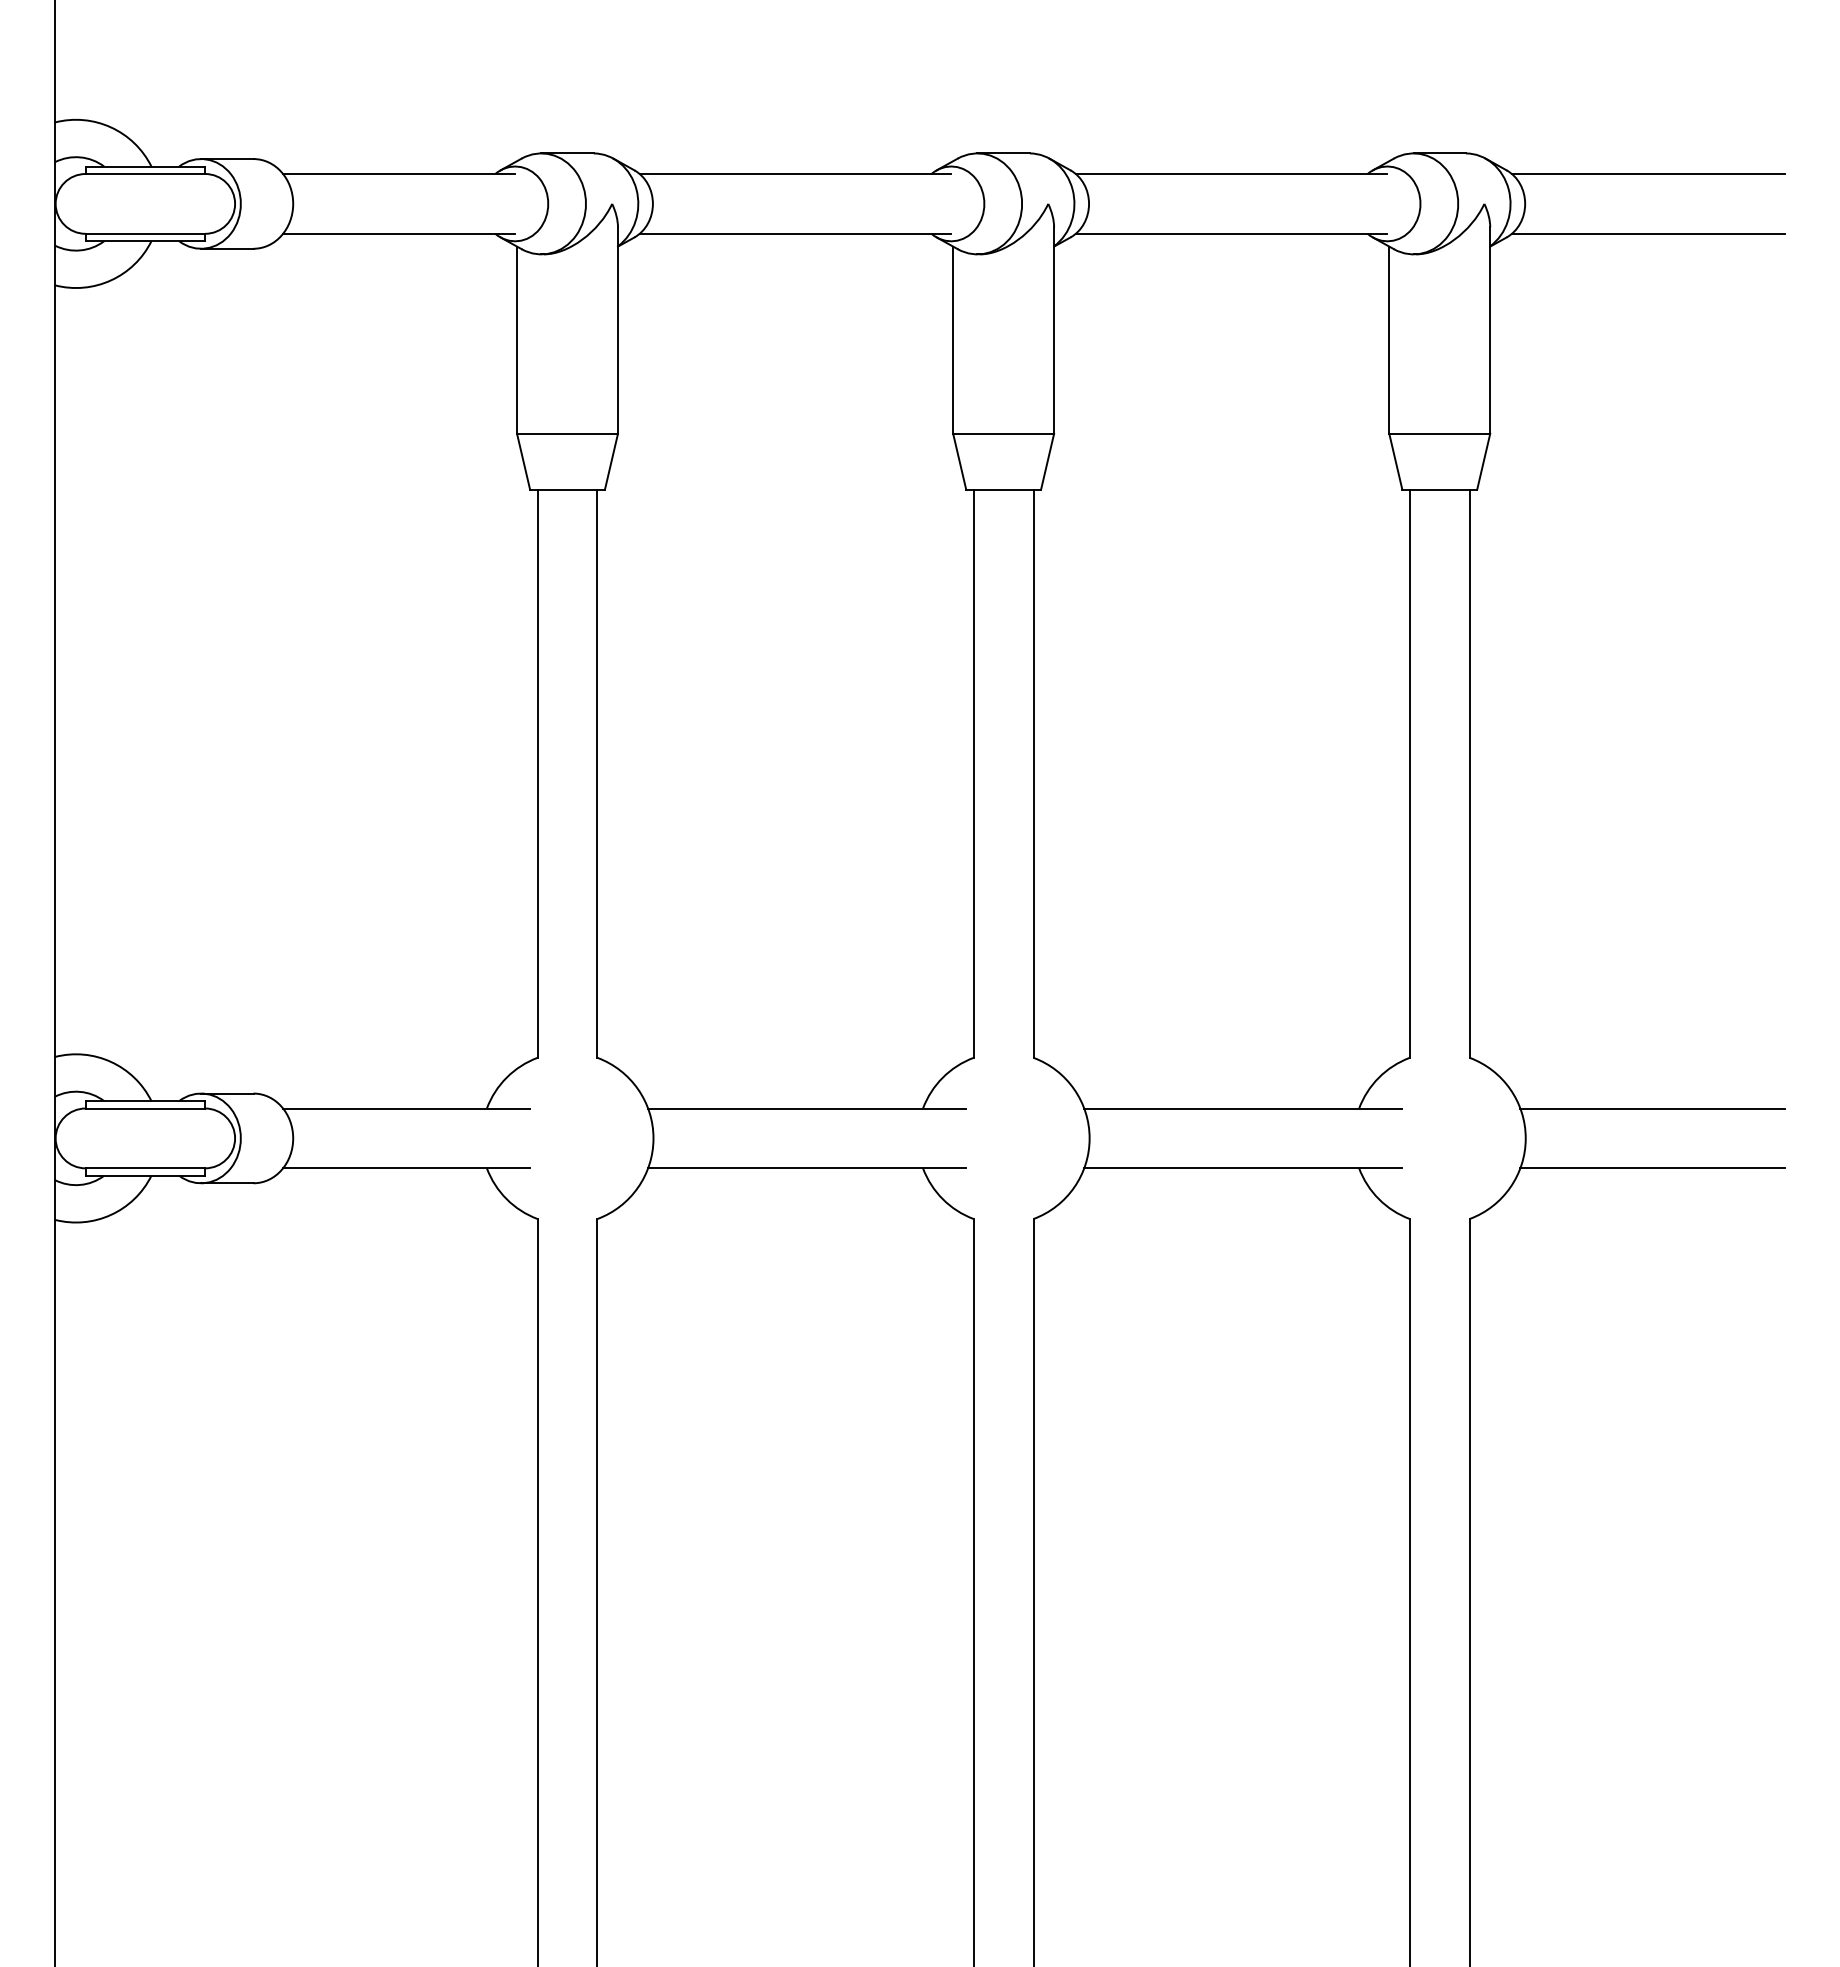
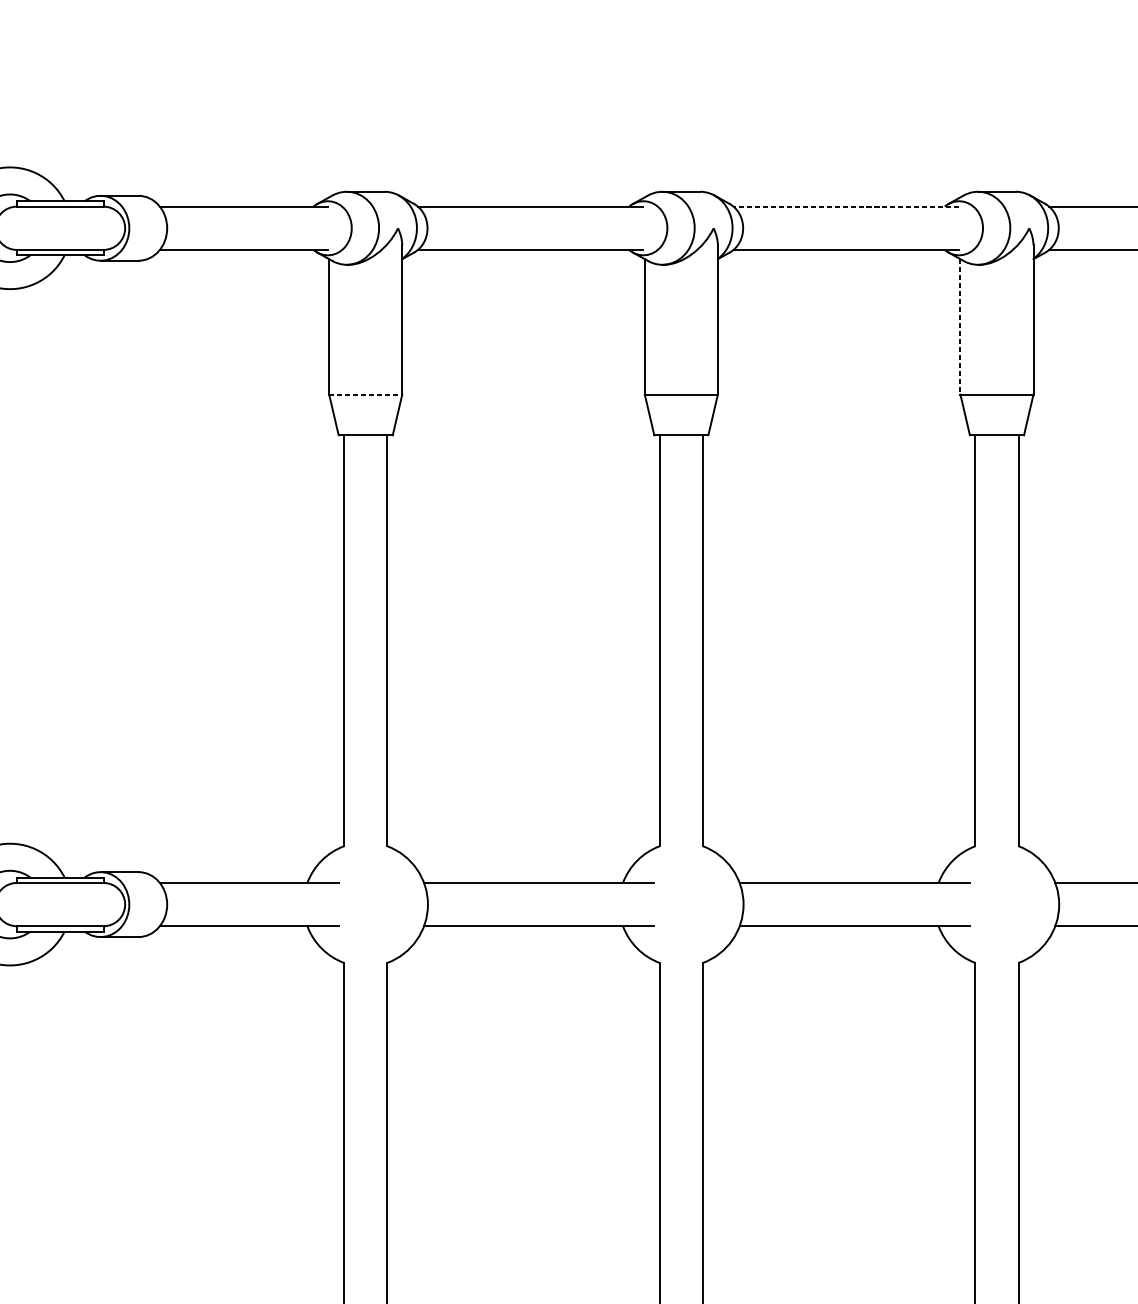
line: (1231, 174) -> (846, 207), solid -> dashed
line: (1389, 340) -> (960, 327), solid -> dashed
line: (568, 433) -> (366, 394), solid -> dashed

